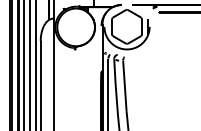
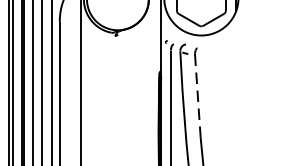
line: (124, 86) -> (197, 96), solid -> dashed

